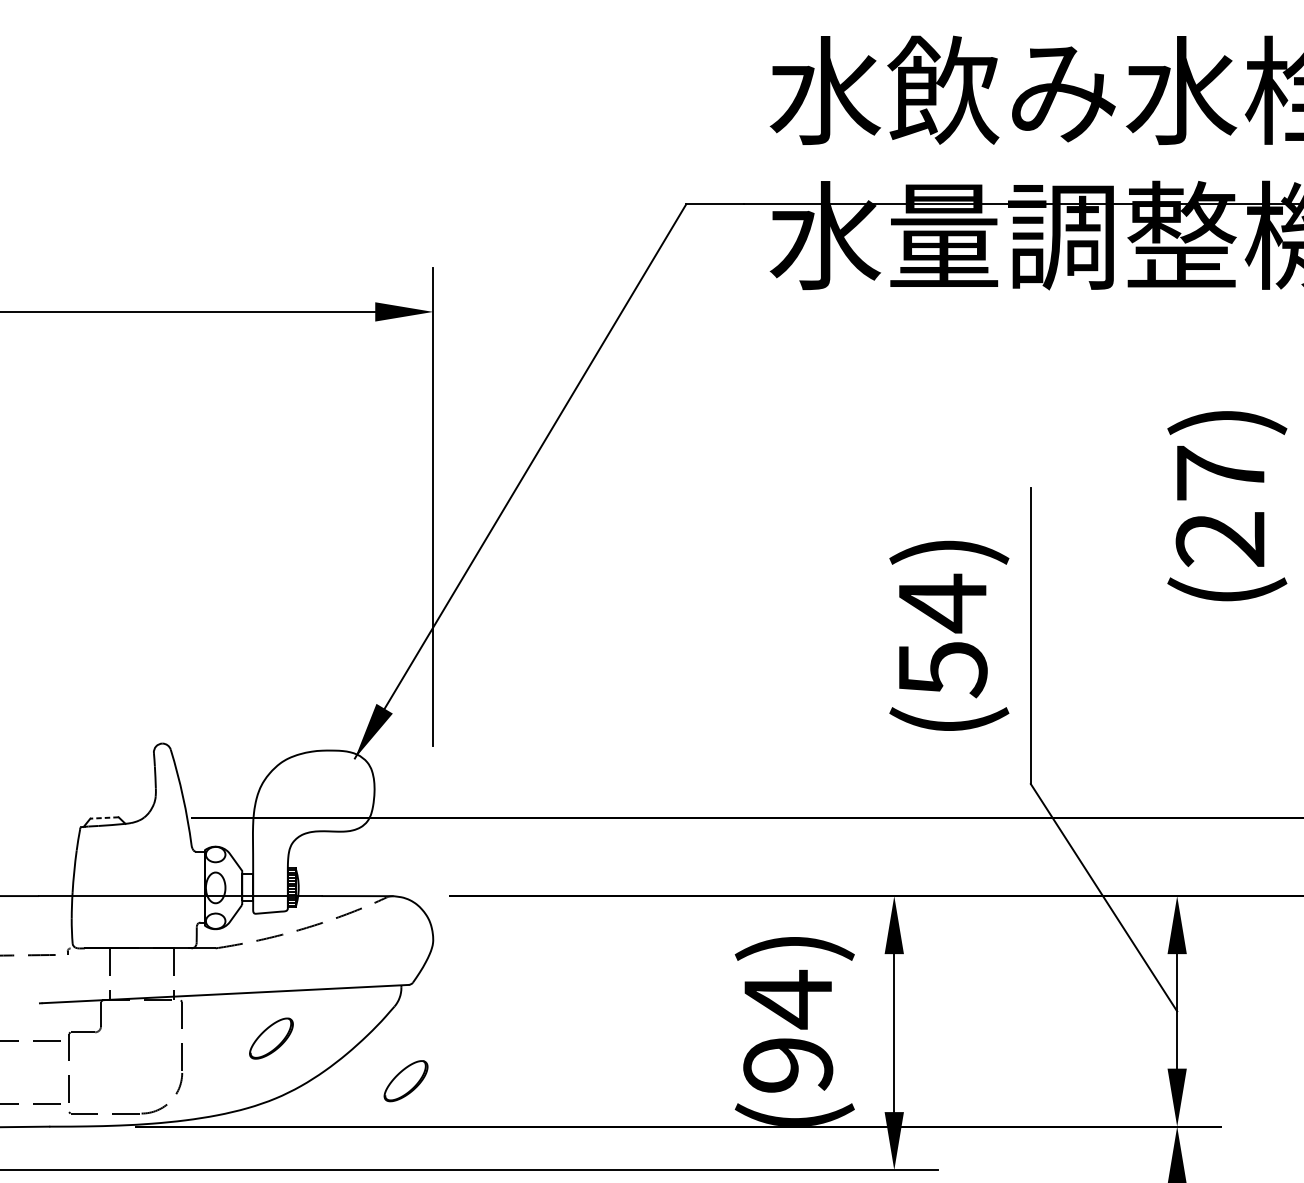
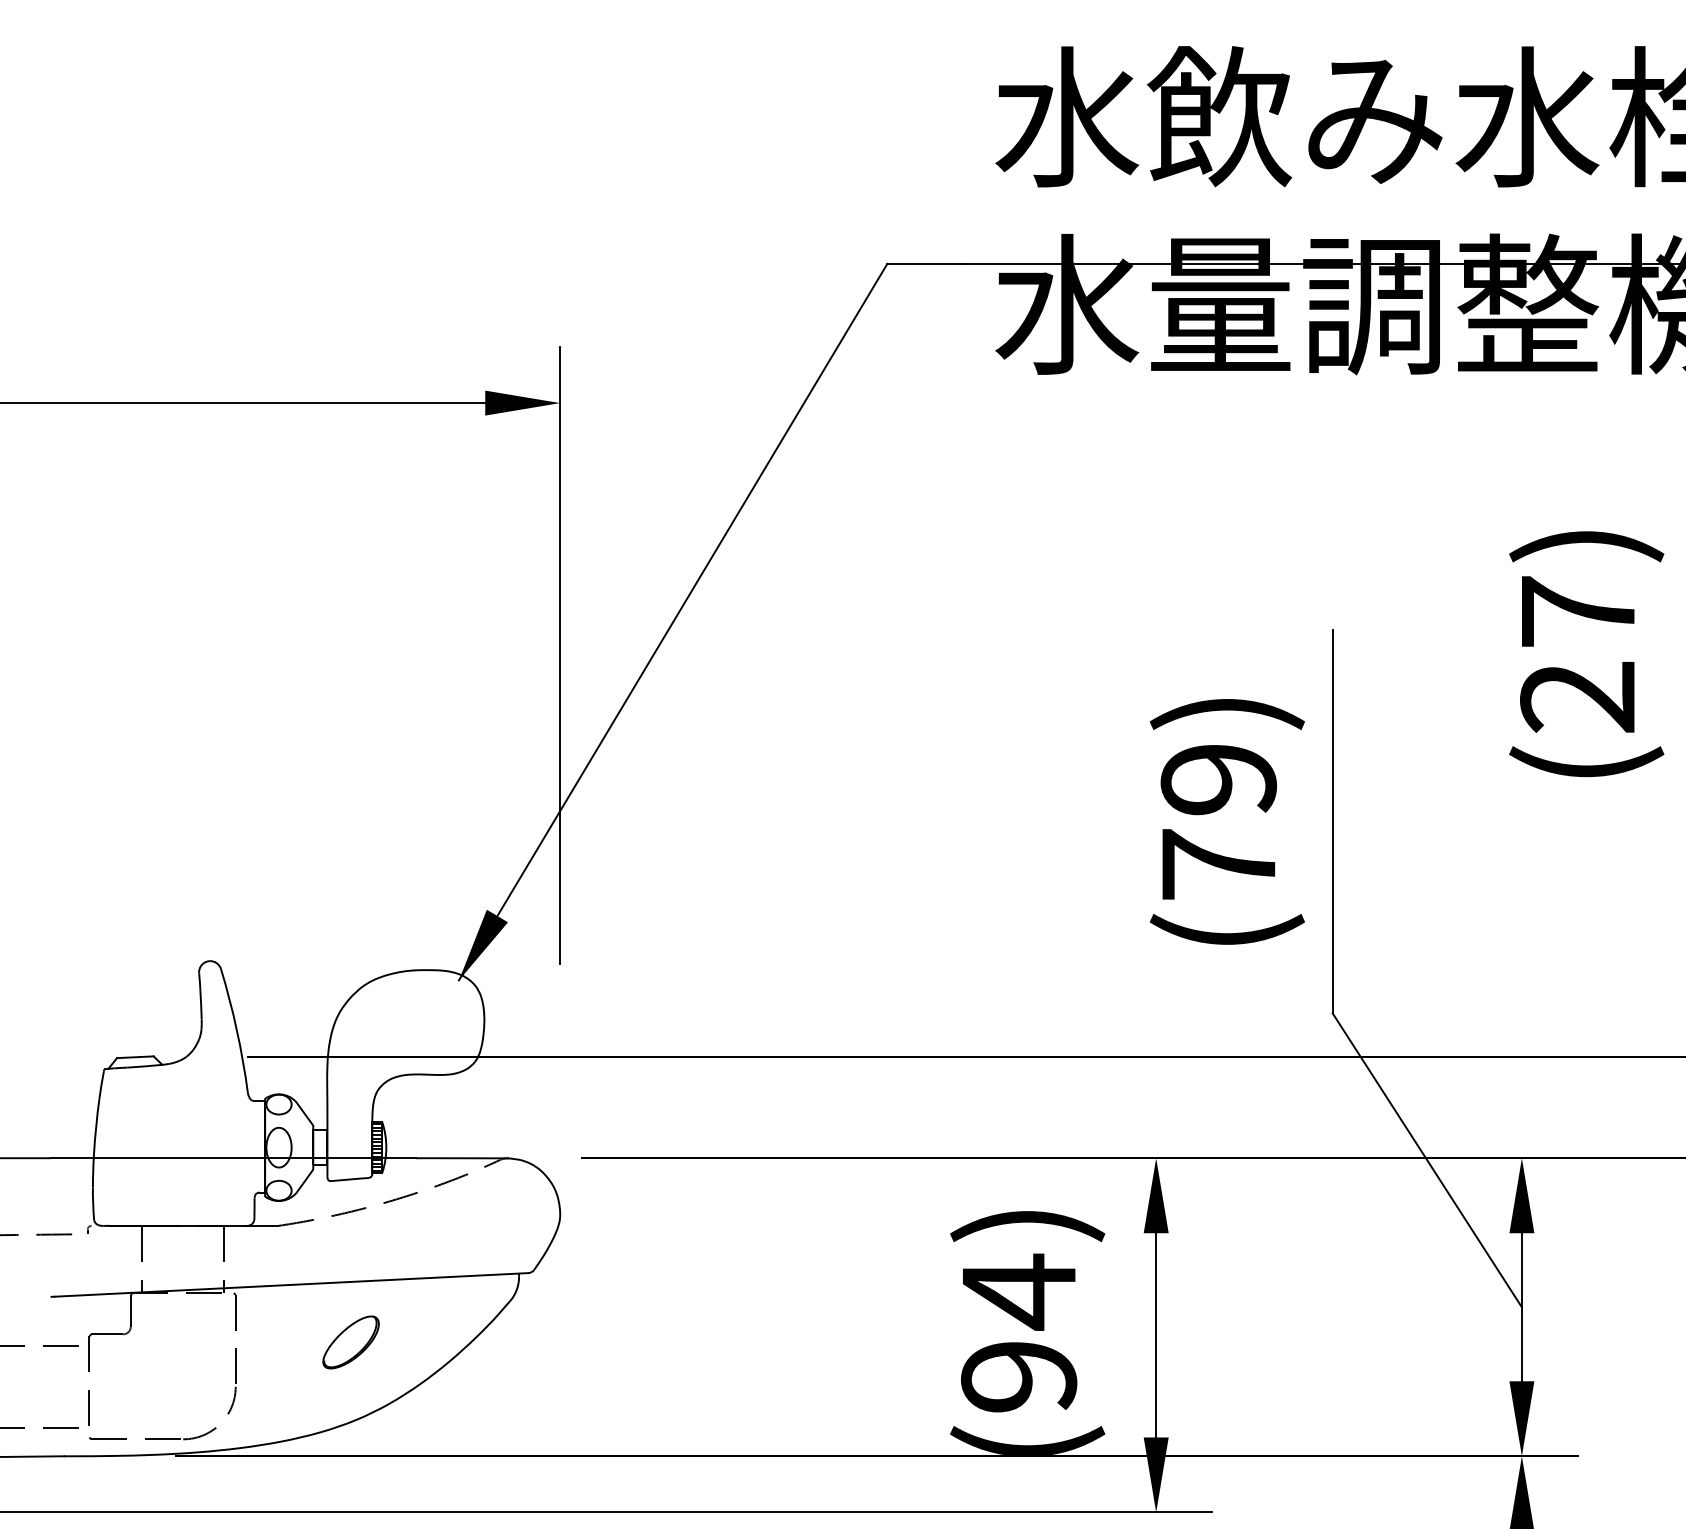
text: (942, 635) -> (1218, 821), (54) -> (79)
line: (103, 818) -> (134, 1057), dashed -> solid
part: (405, 1081) -> (524, 1397), removed

